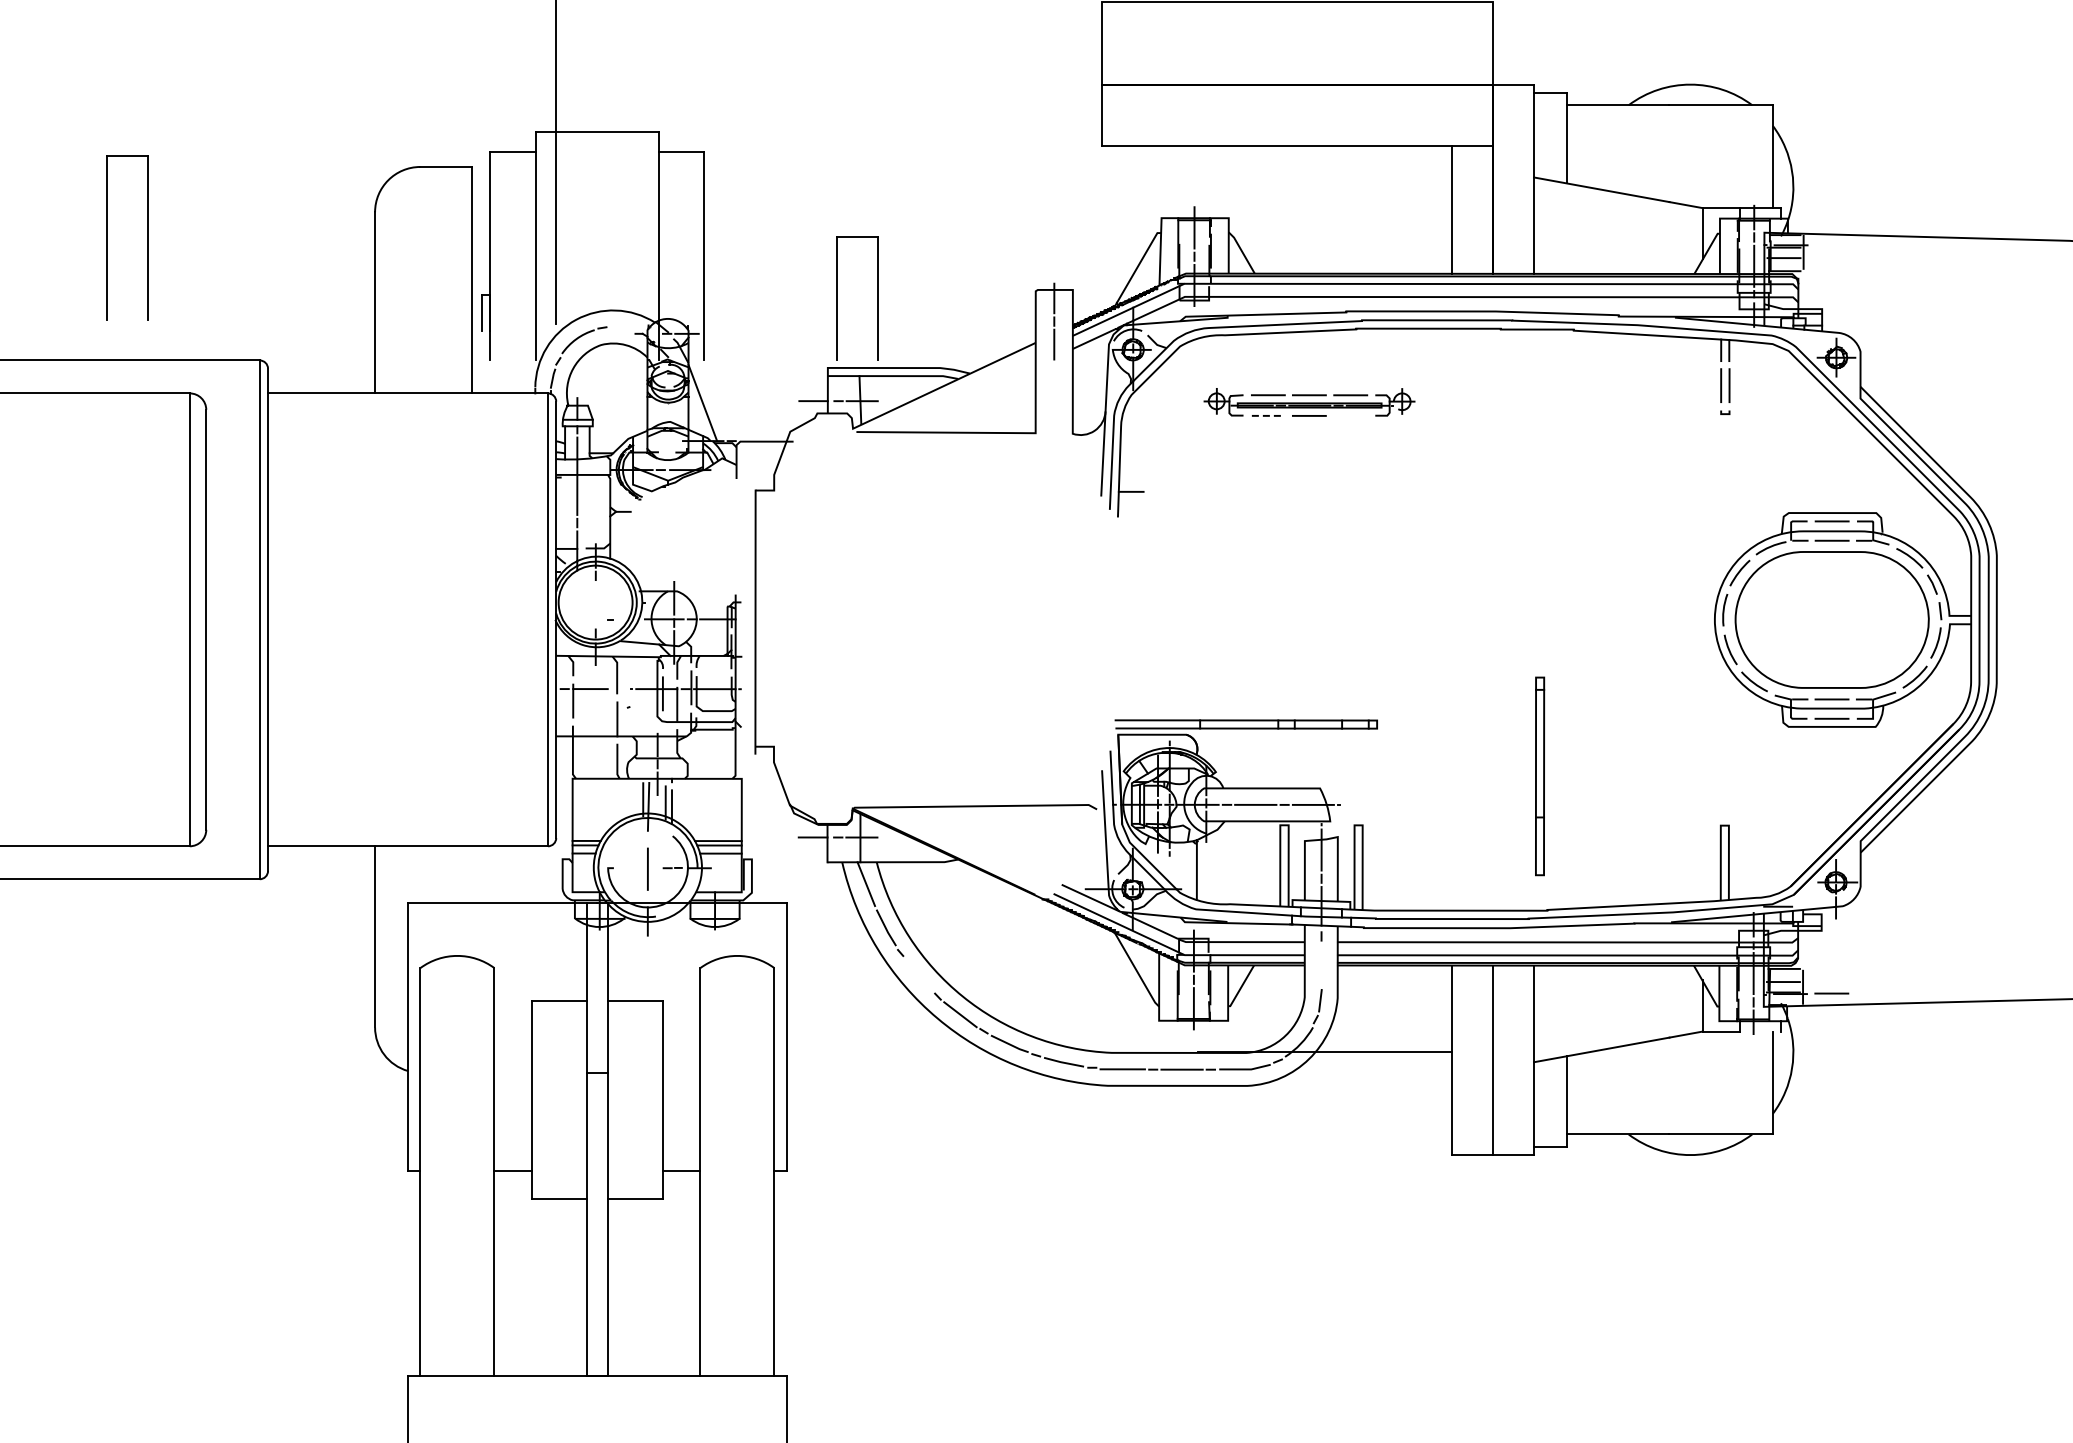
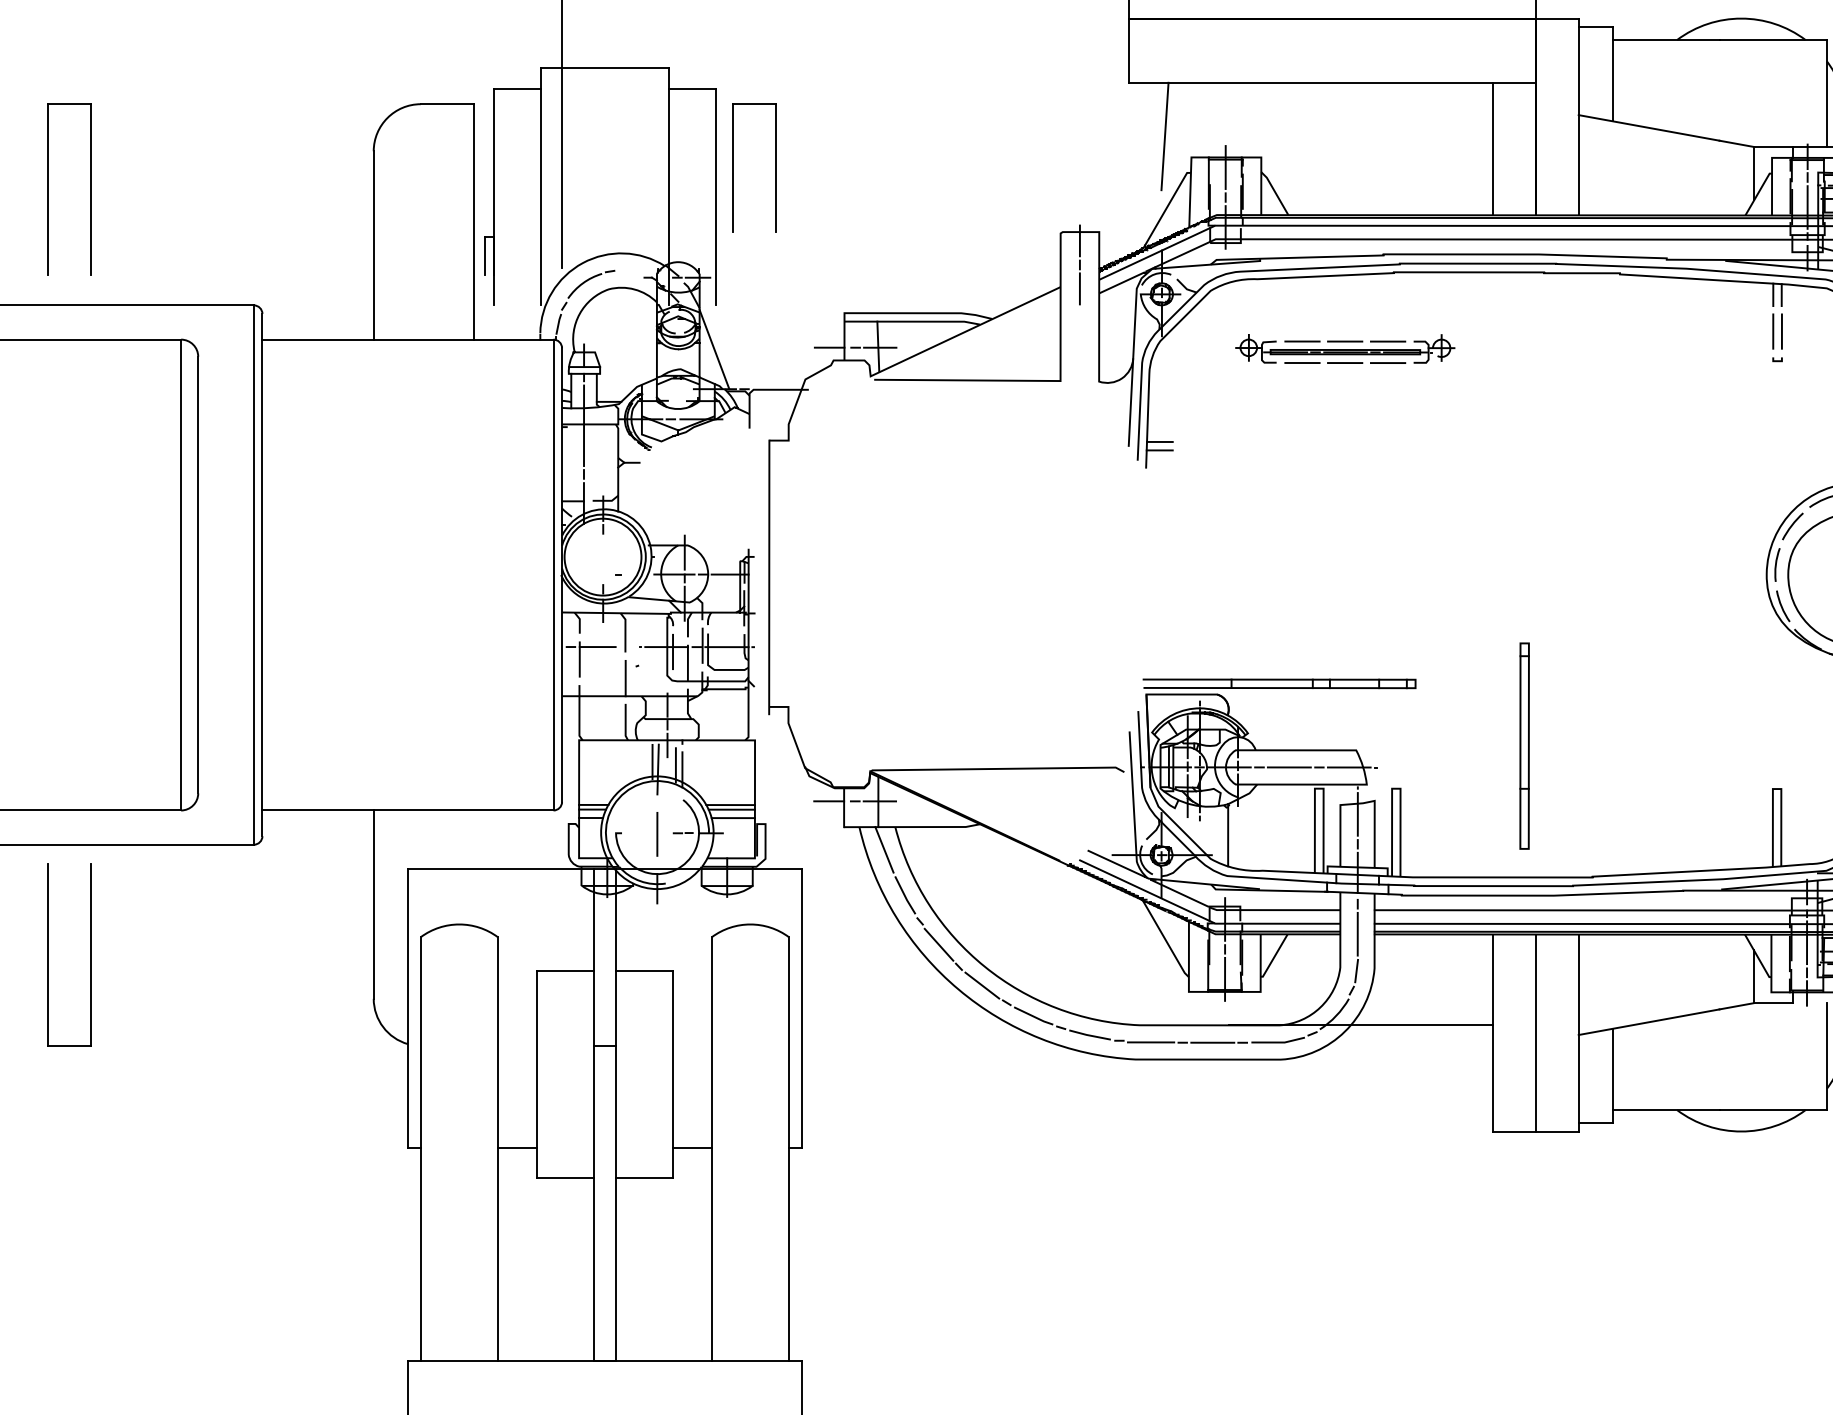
line: (1135, 197) -> (1164, 135), added
part: (107, 237) -> (48, 188), moved
part: (837, 298) -> (733, 168), moved
line: (1268, 415) -> (1302, 362), dashed -> solid
line: (1350, 415) -> (1387, 362), added
line: (1130, 499) -> (1159, 449), added
part: (1540, 776) -> (1525, 746), moved
line: (1321, 964) -> (1357, 933), added
line: (918, 975) -> (938, 944), added
part: (62, 985) -> (48, 955), added

